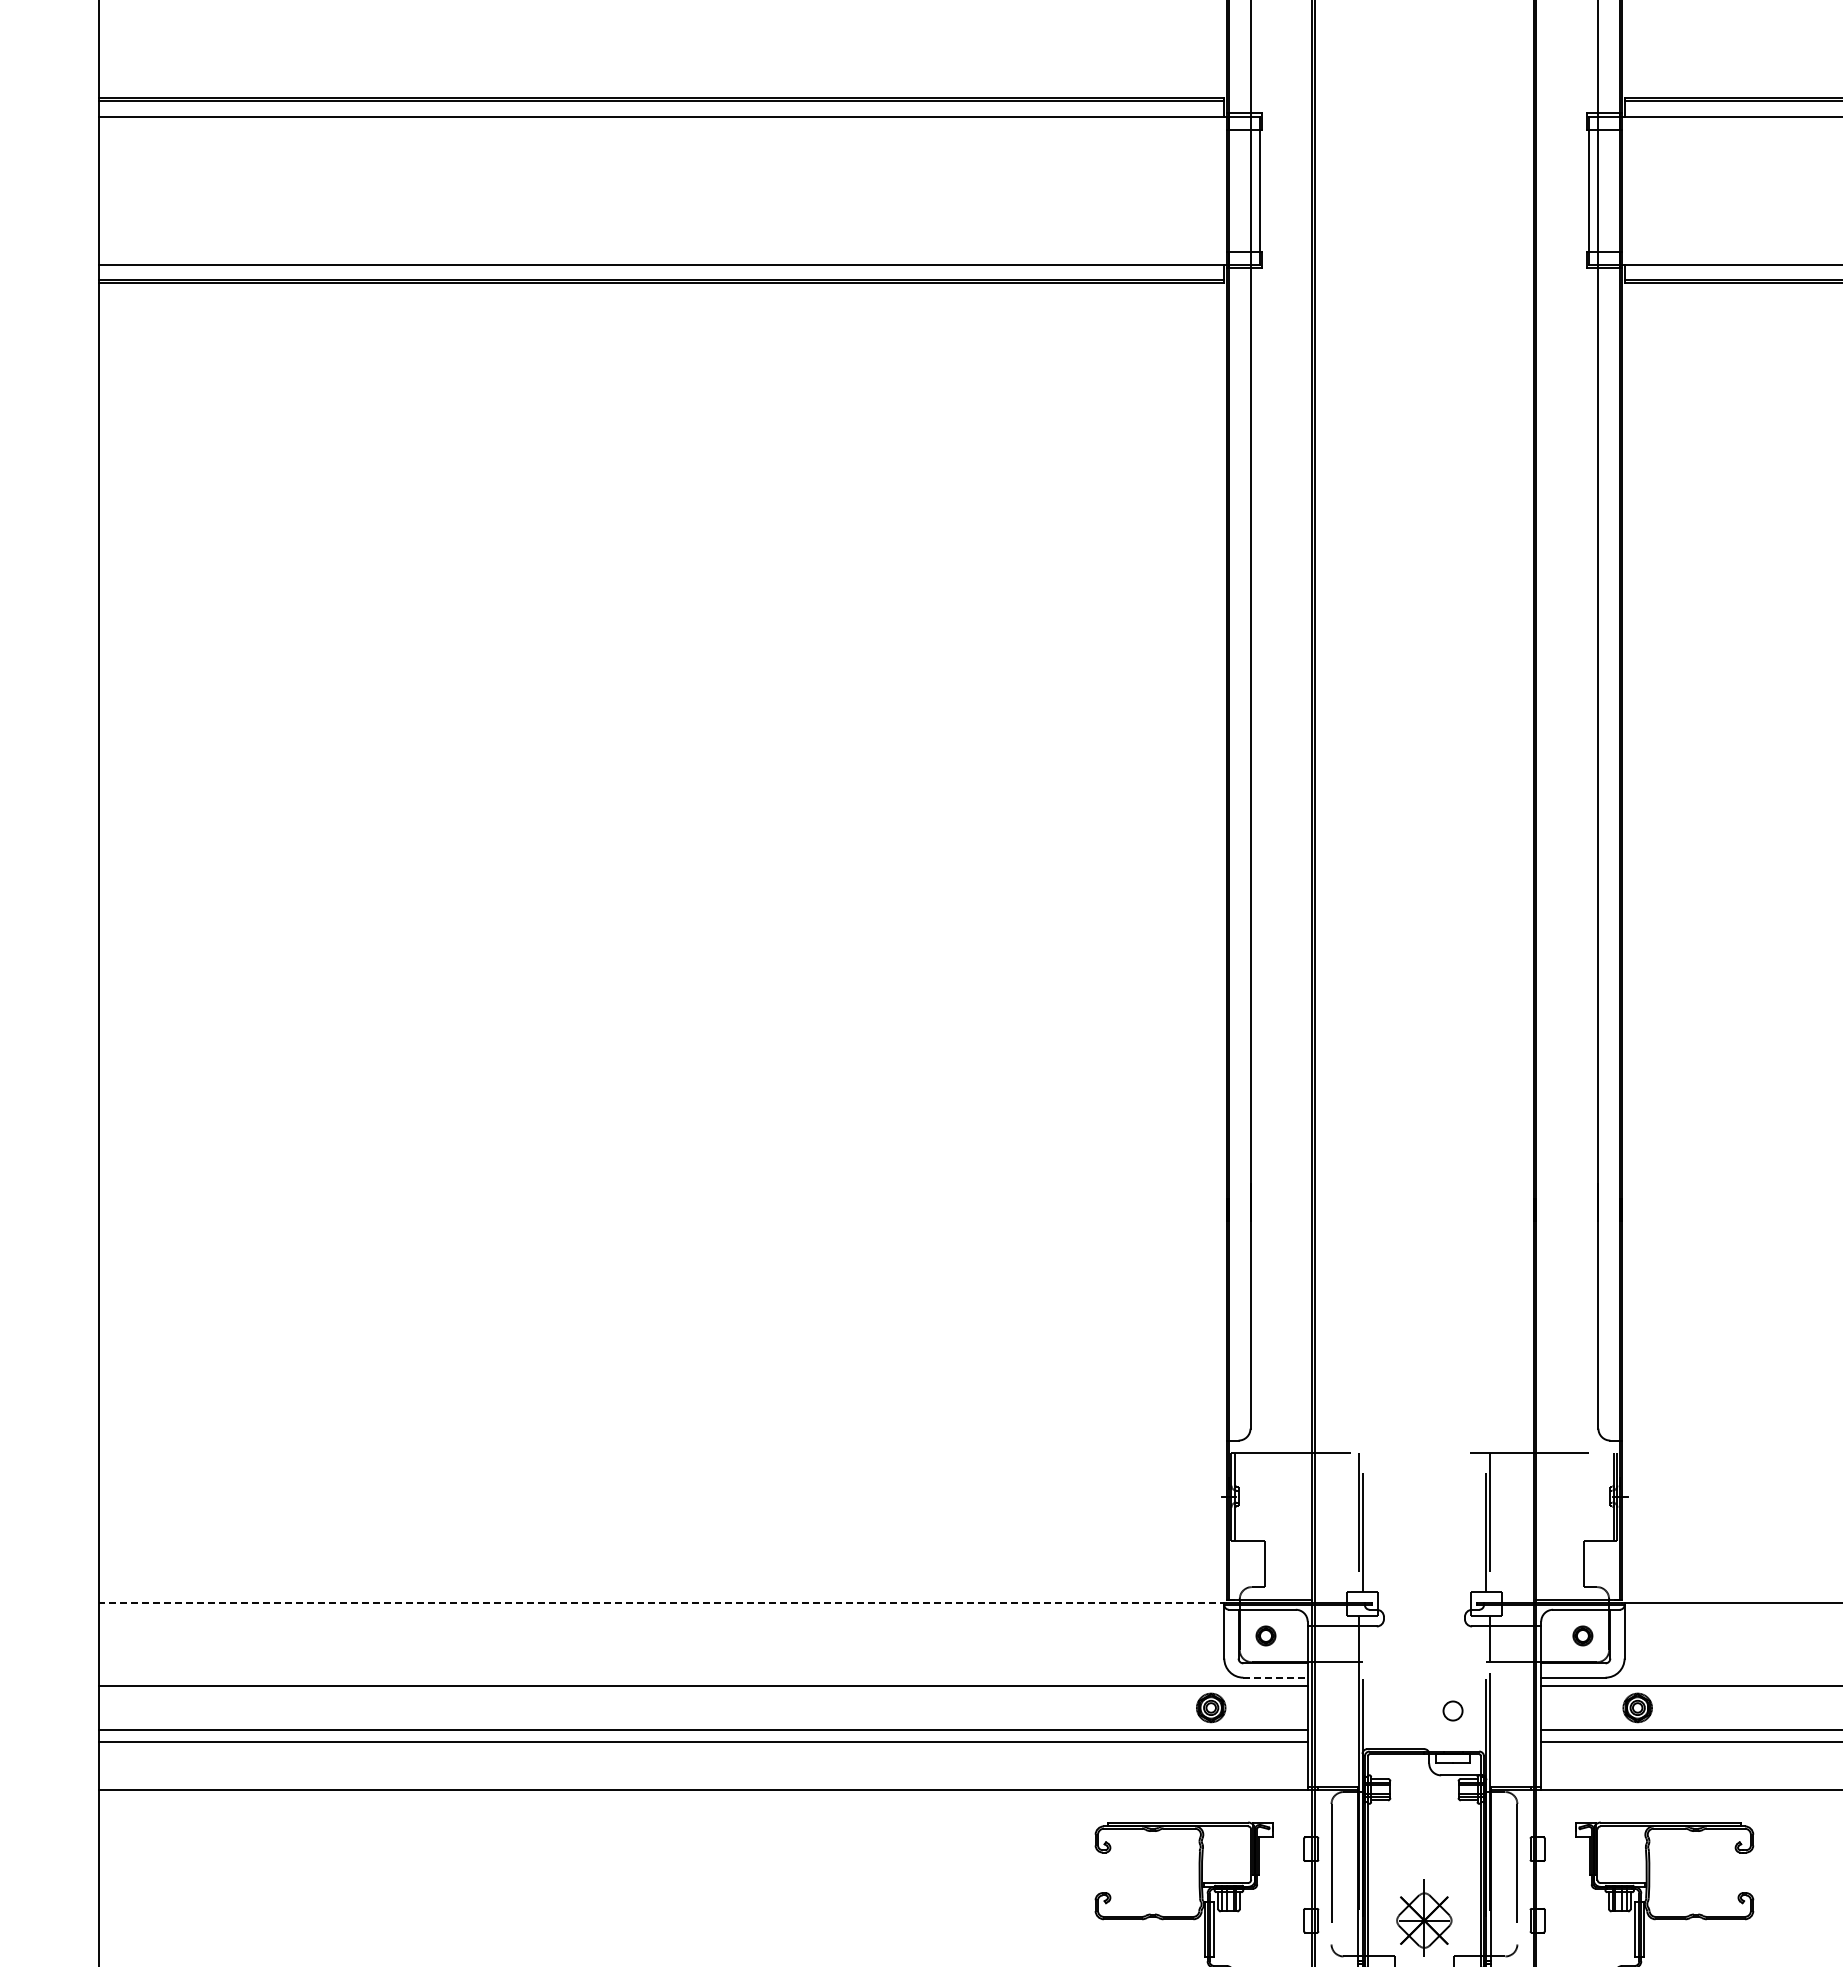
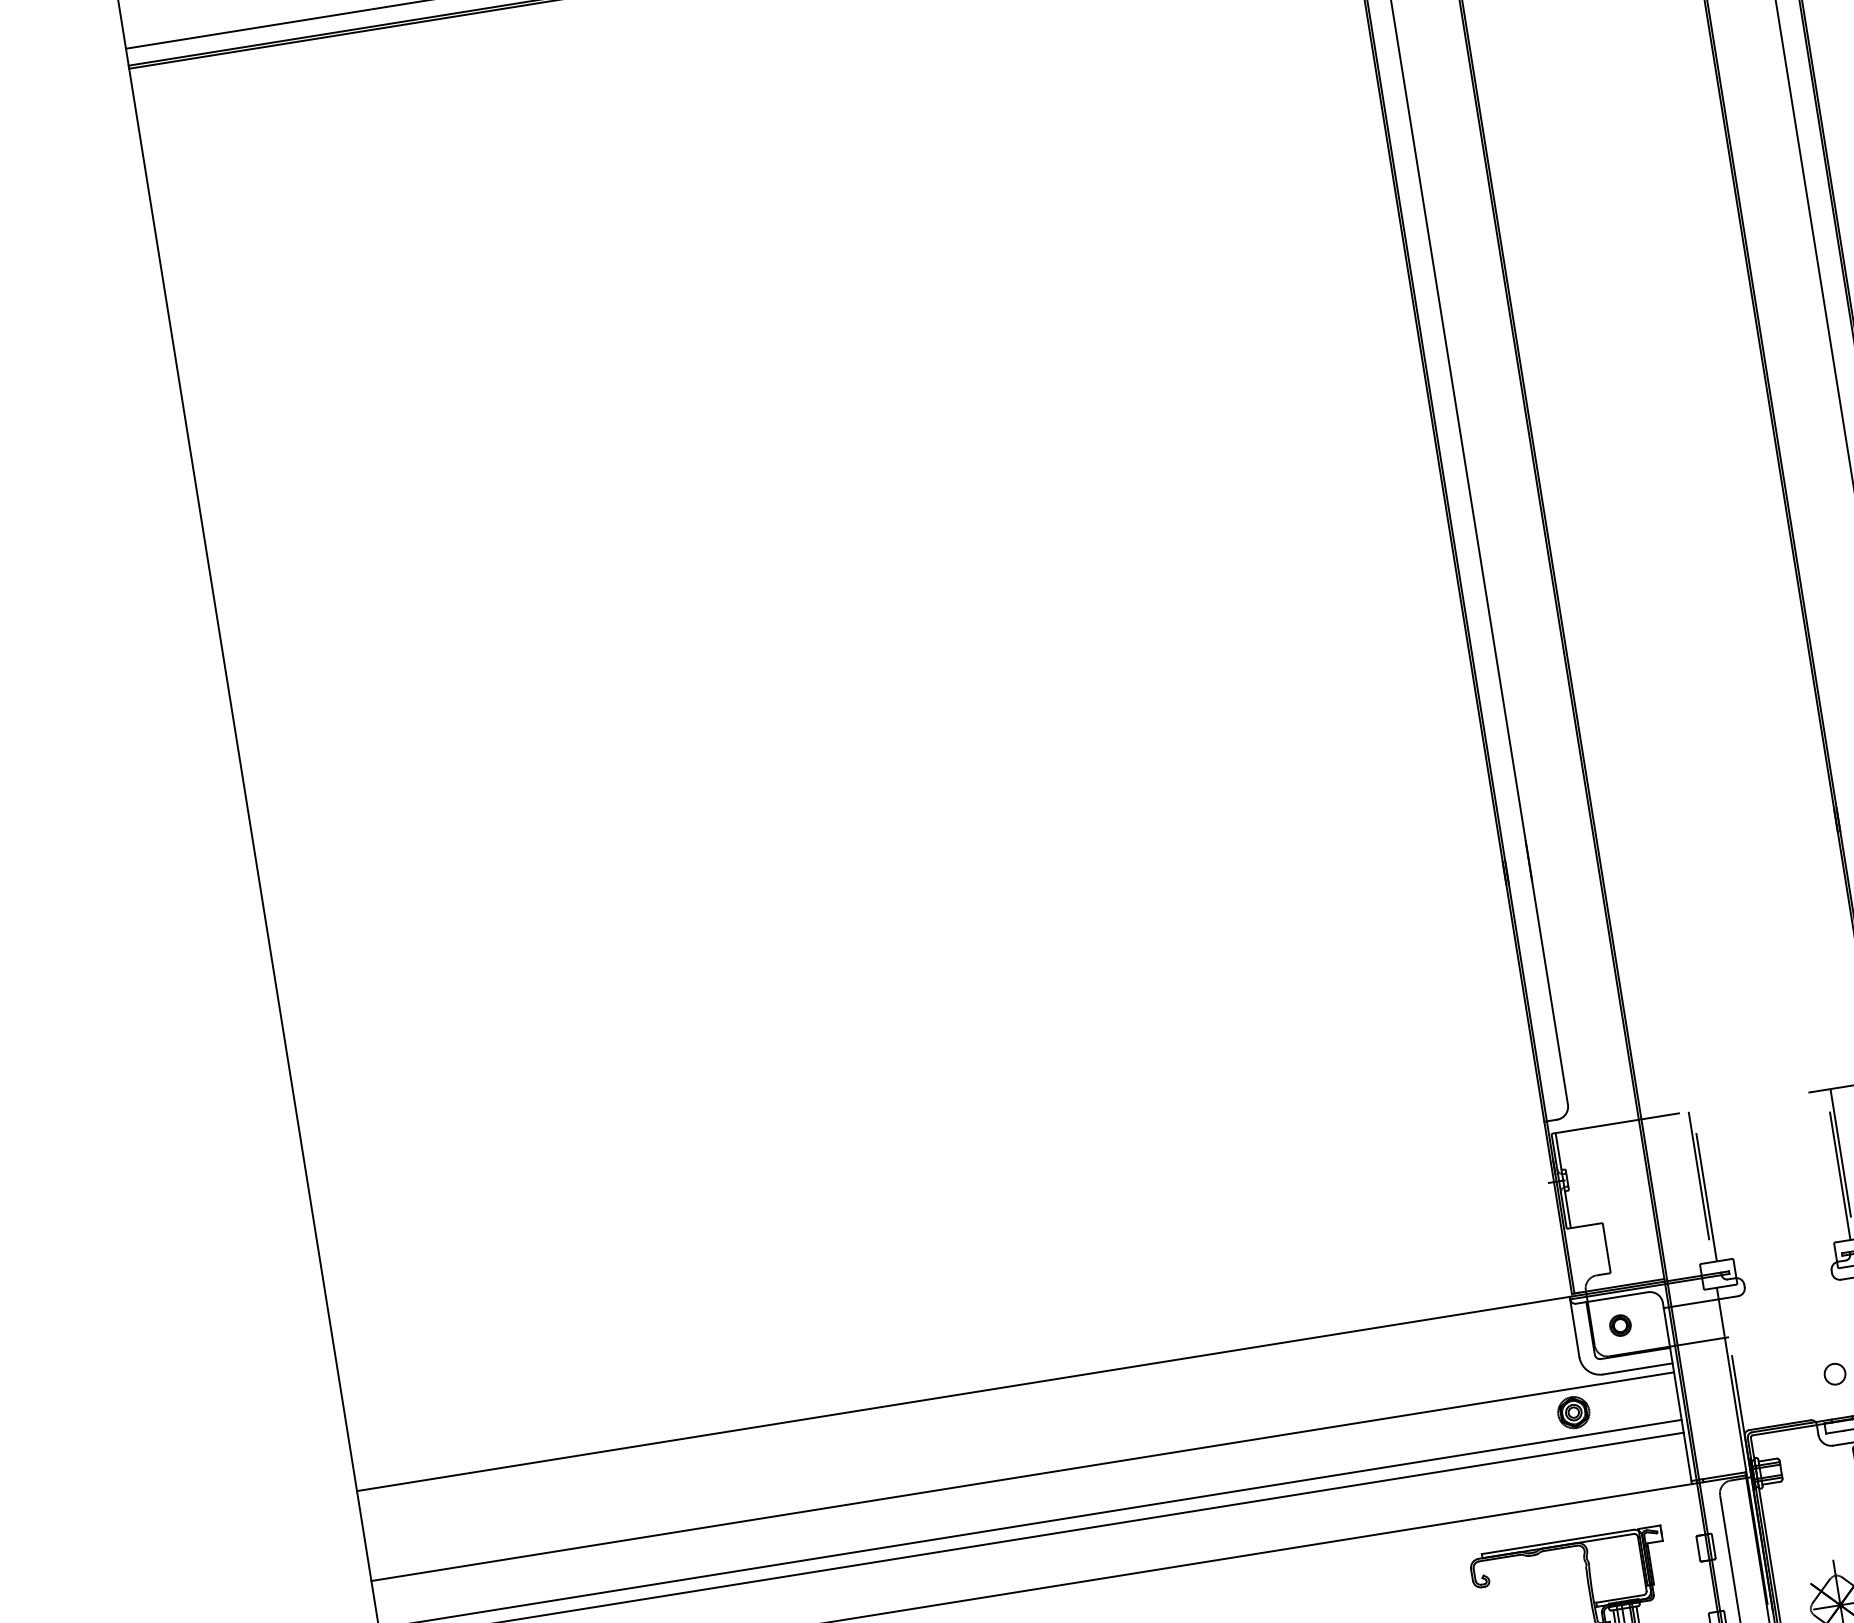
line: (663, 1602) -> (965, 1393), dashed -> solid
line: (1276, 1677) -> (1638, 1368), dashed -> solid

